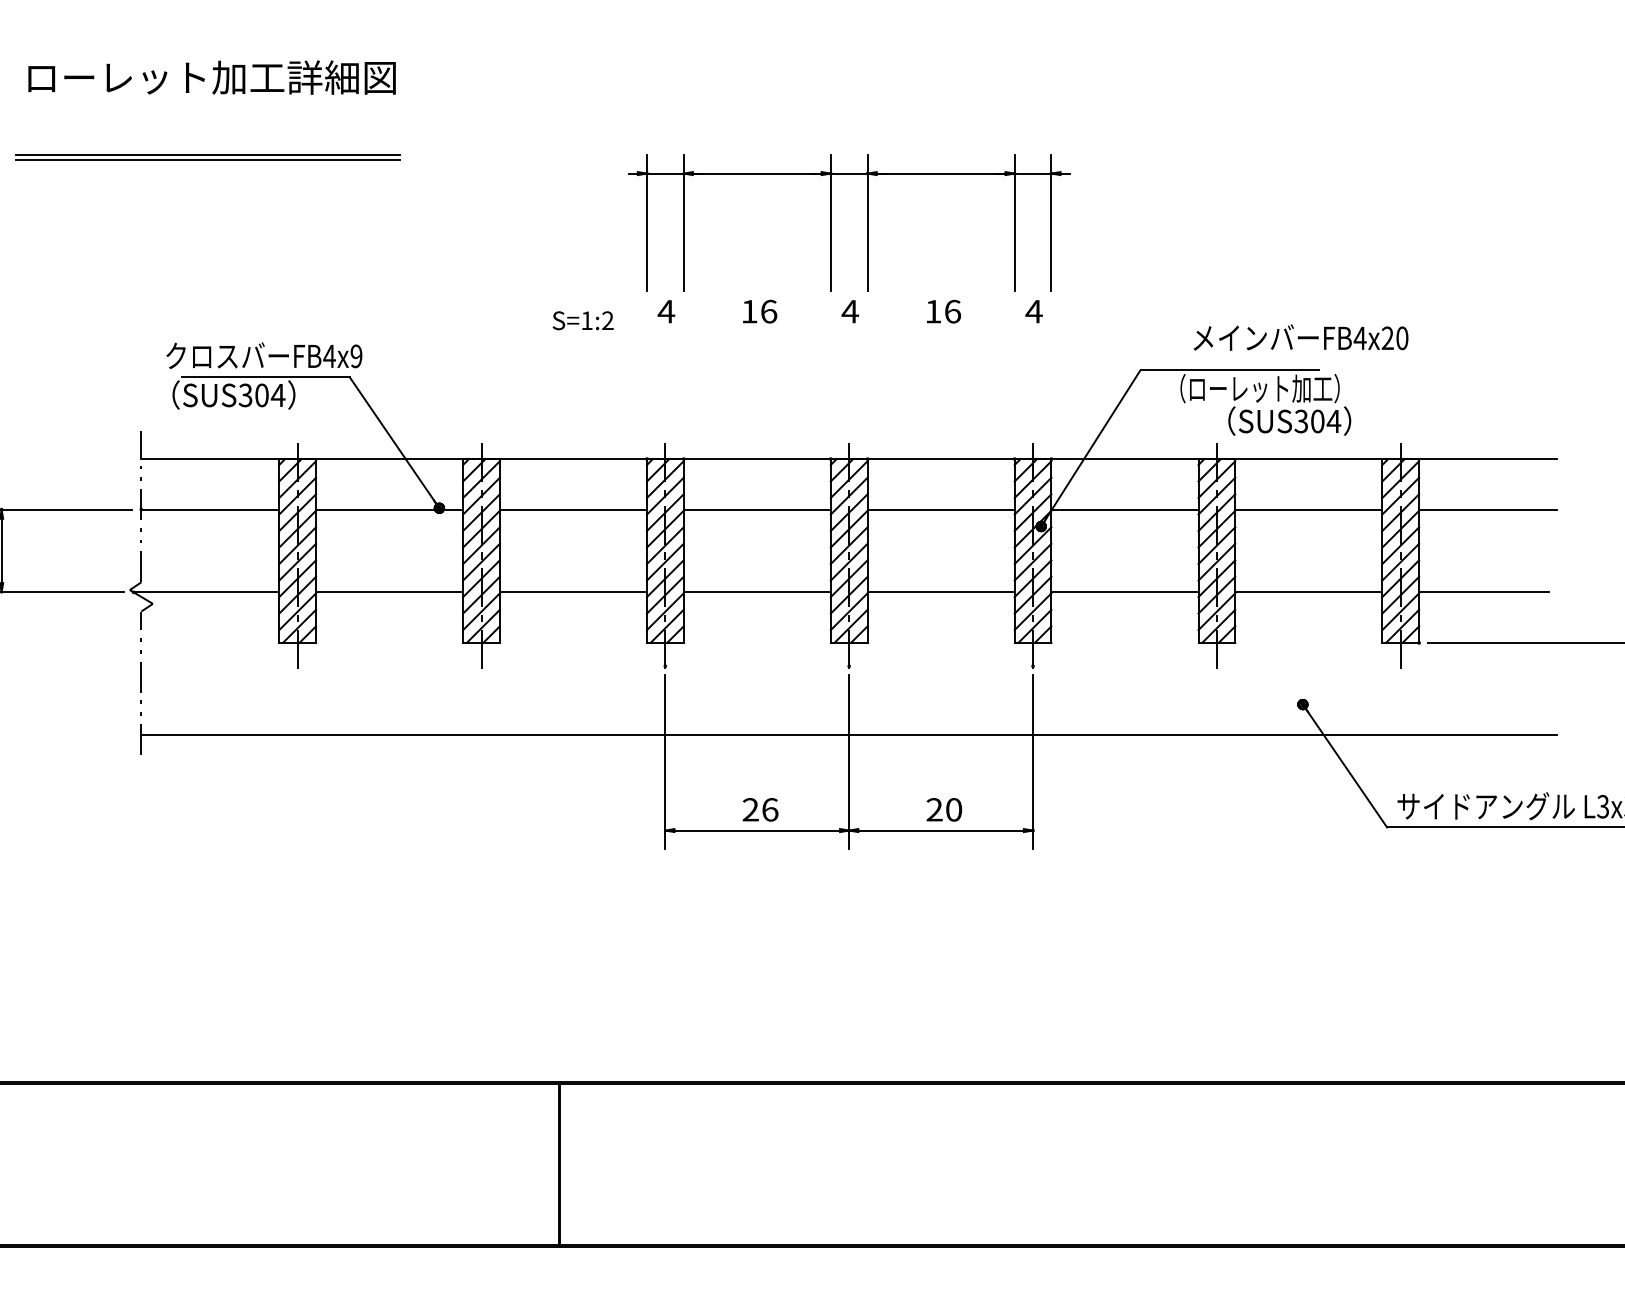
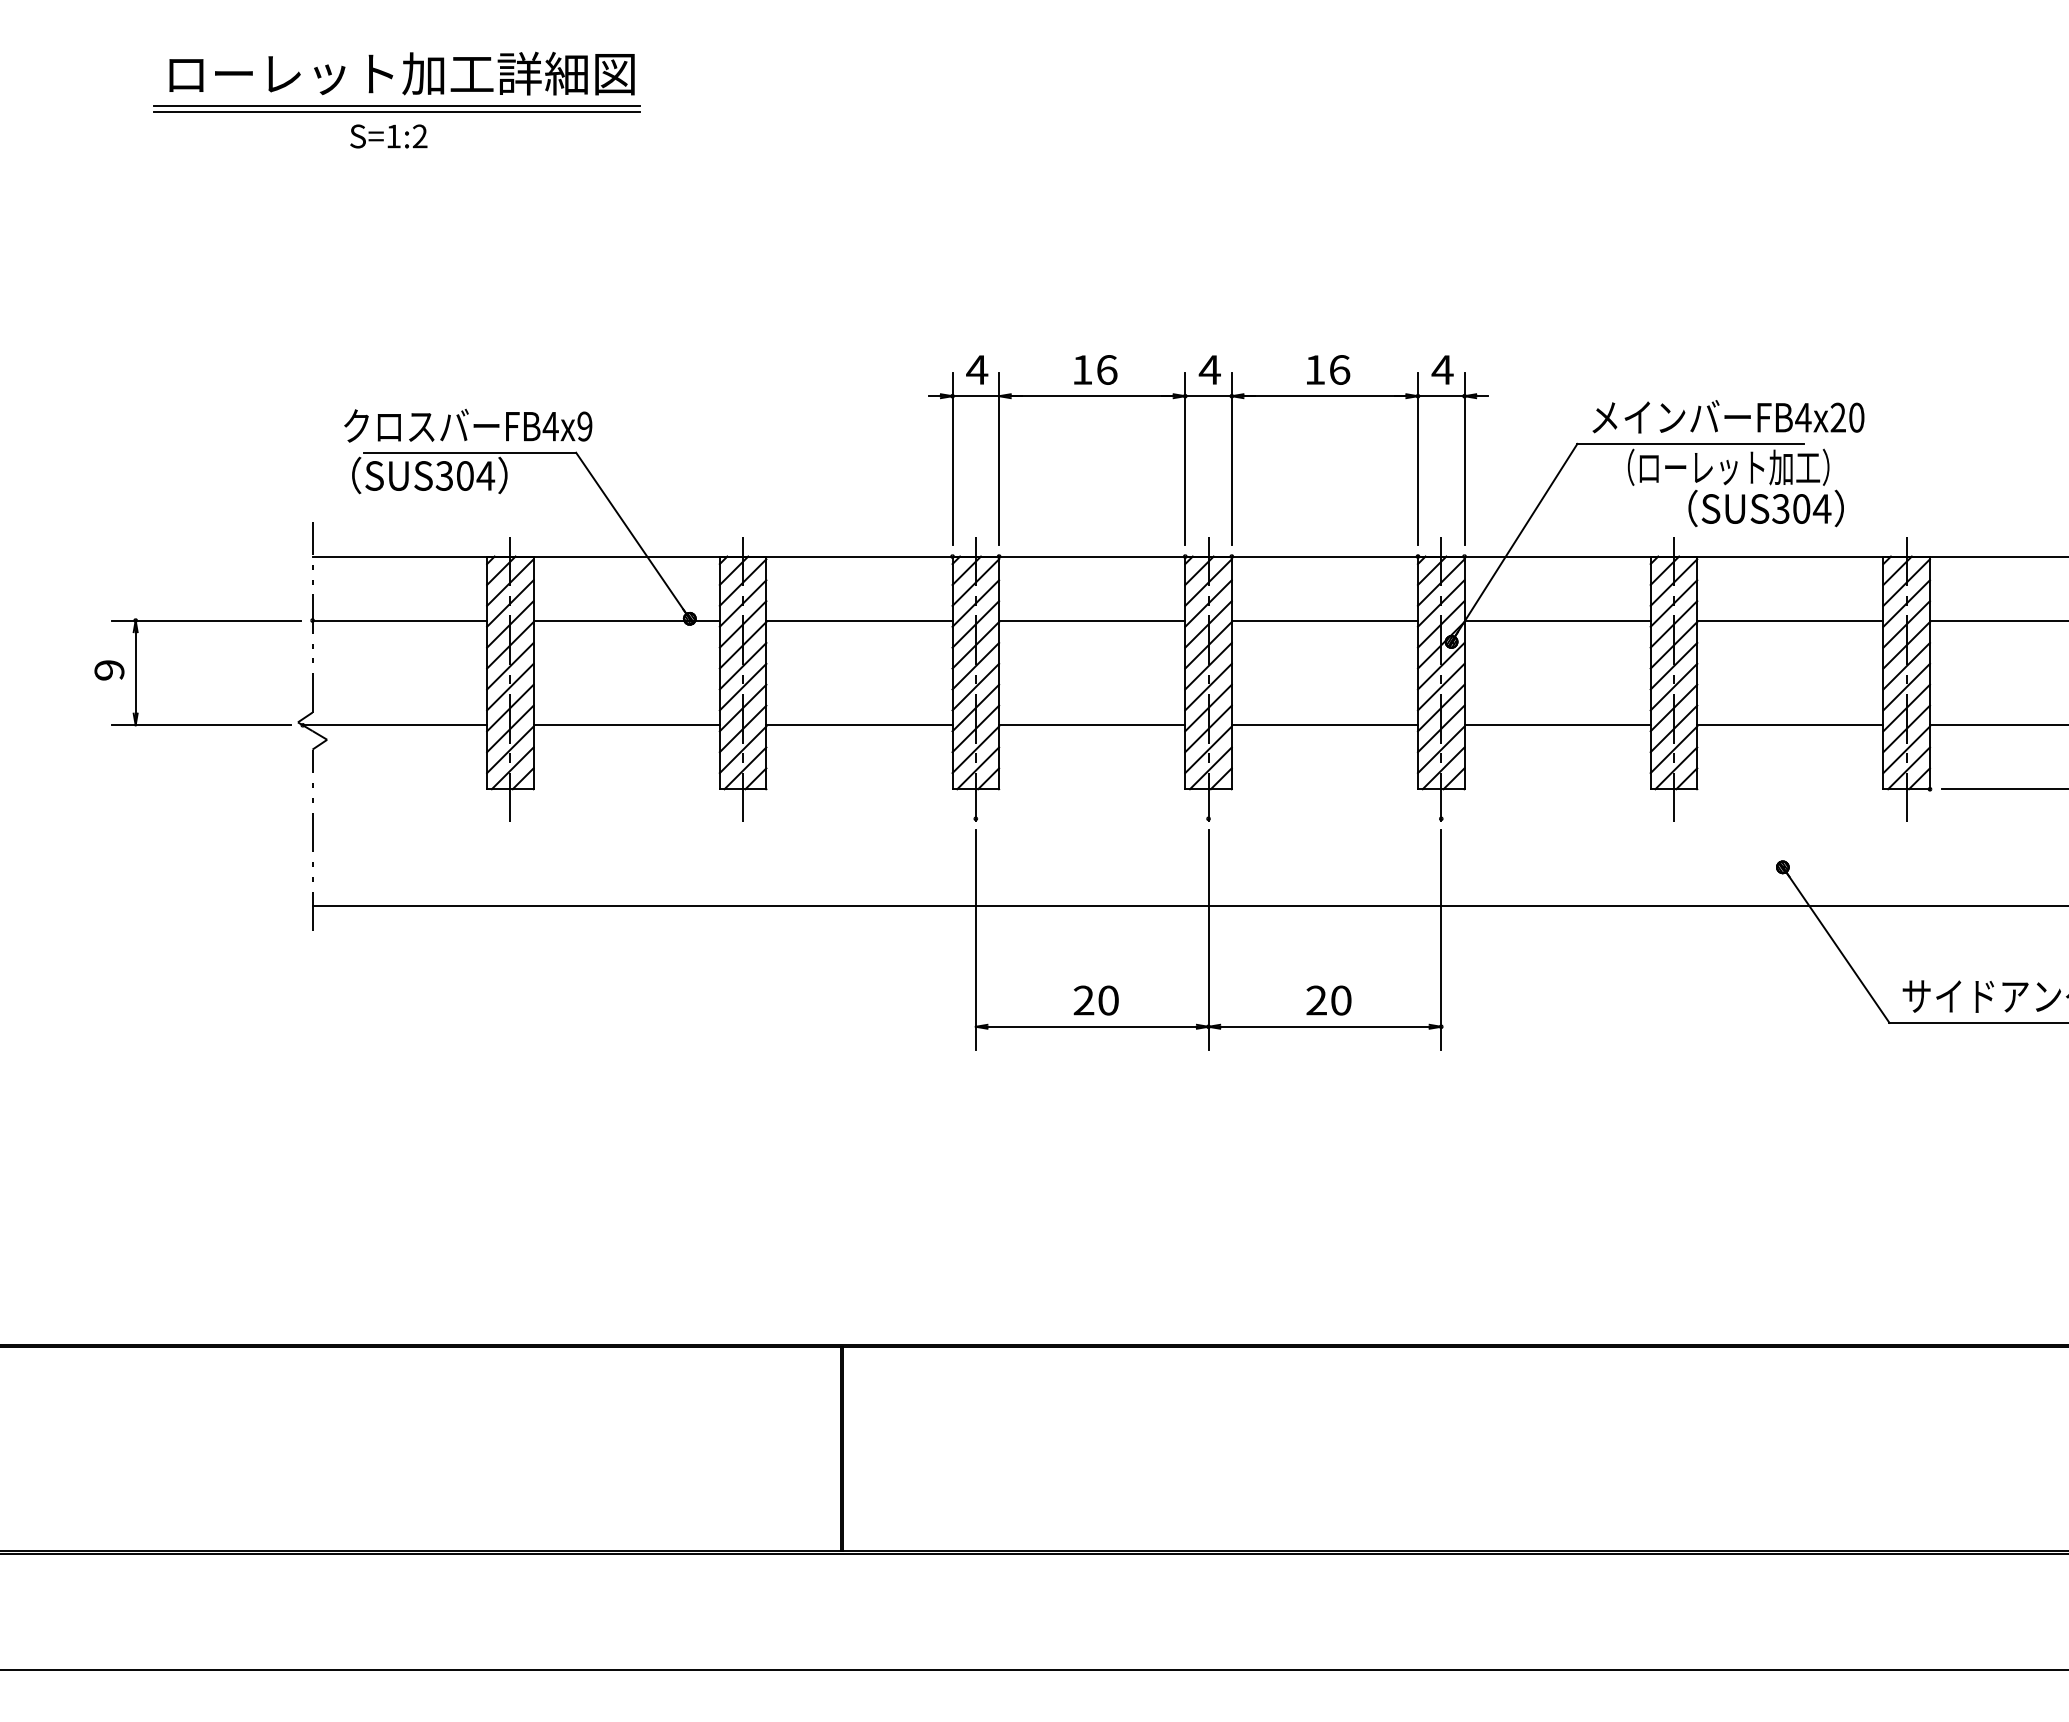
part: (207, 157) -> (396, 108), moved
part: (830, 222) -> (1185, 458), moved
text: (582, 320) -> (388, 136), moved
text: (1301, 337) -> (1728, 416), moved
text: (770, 809) -> (1108, 1000), 26 -> 20

